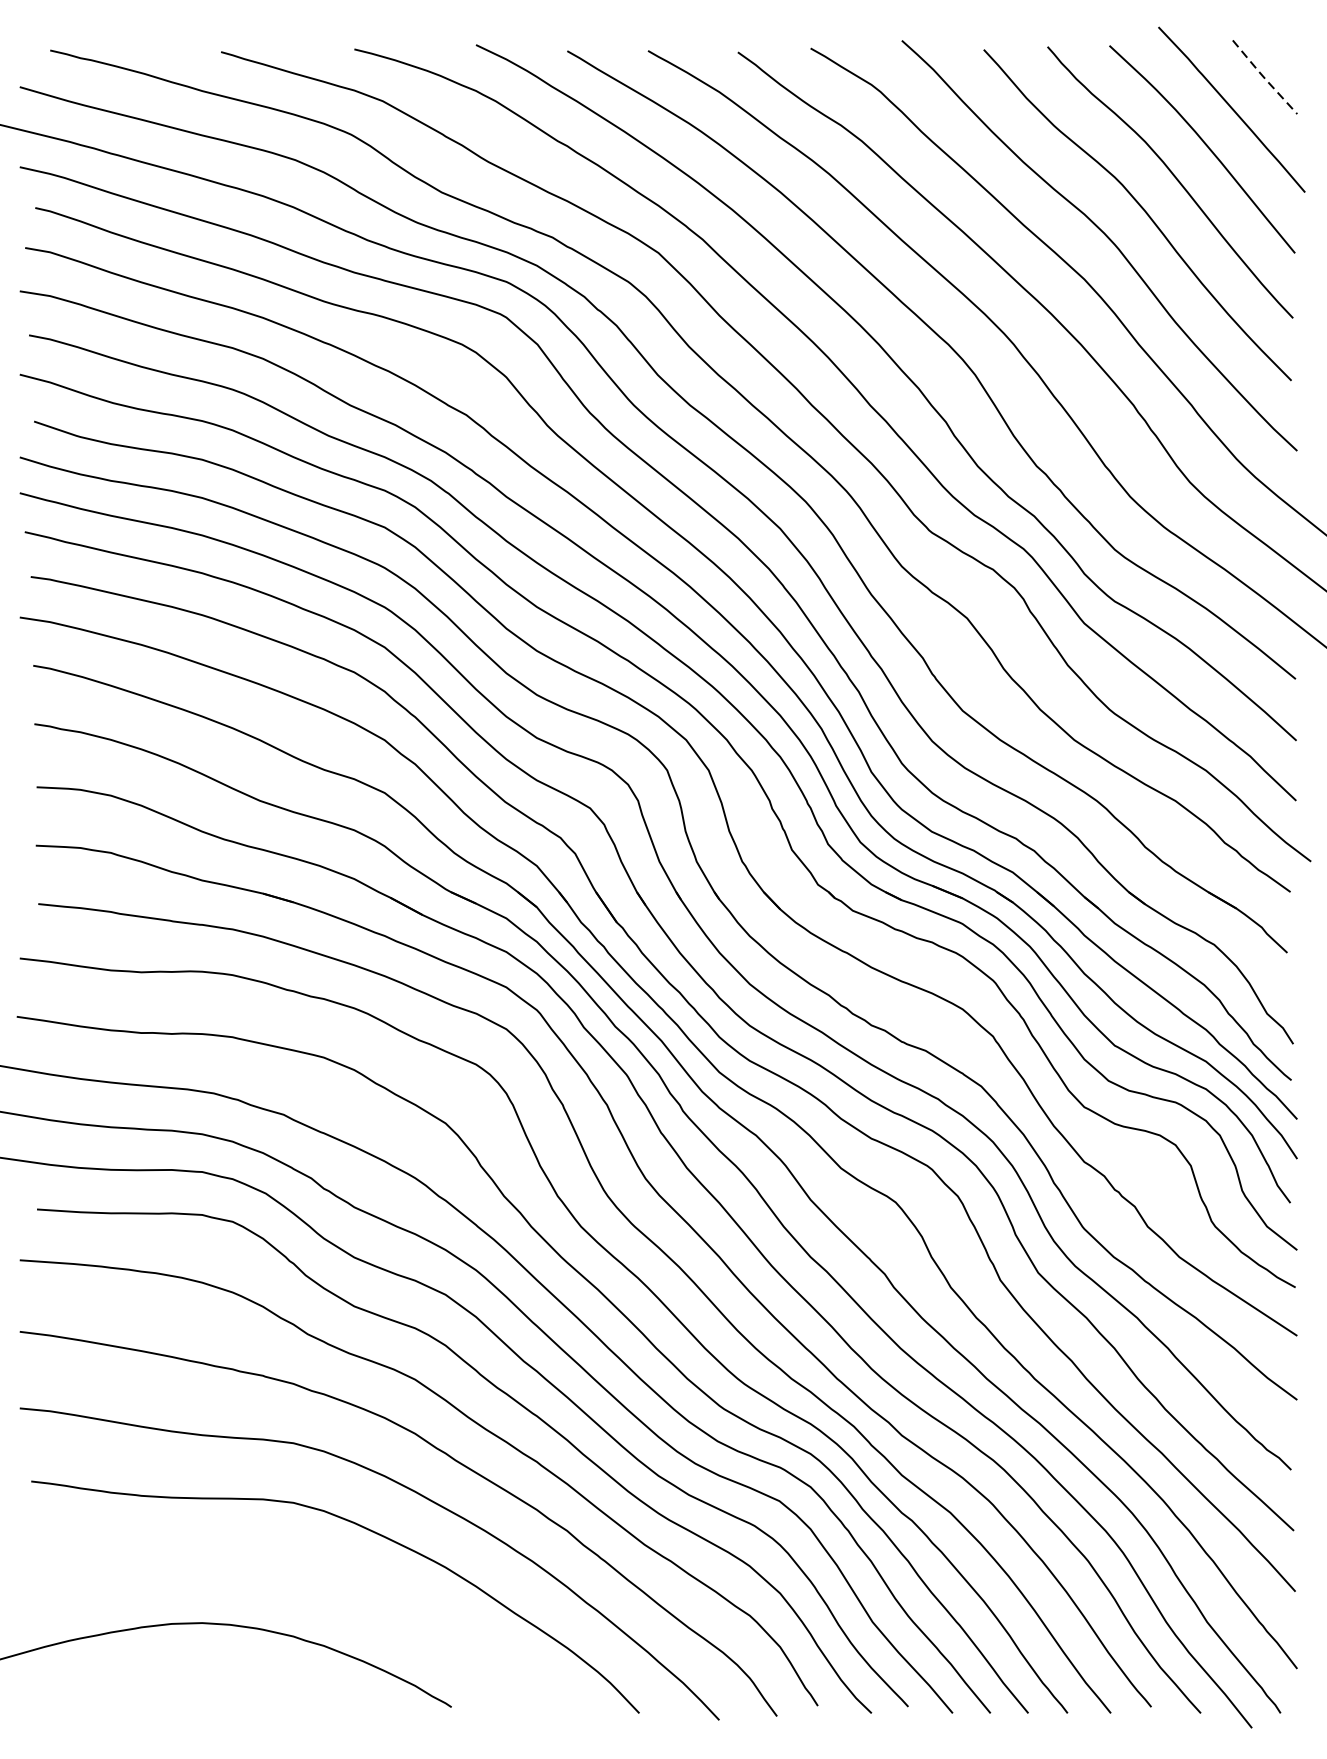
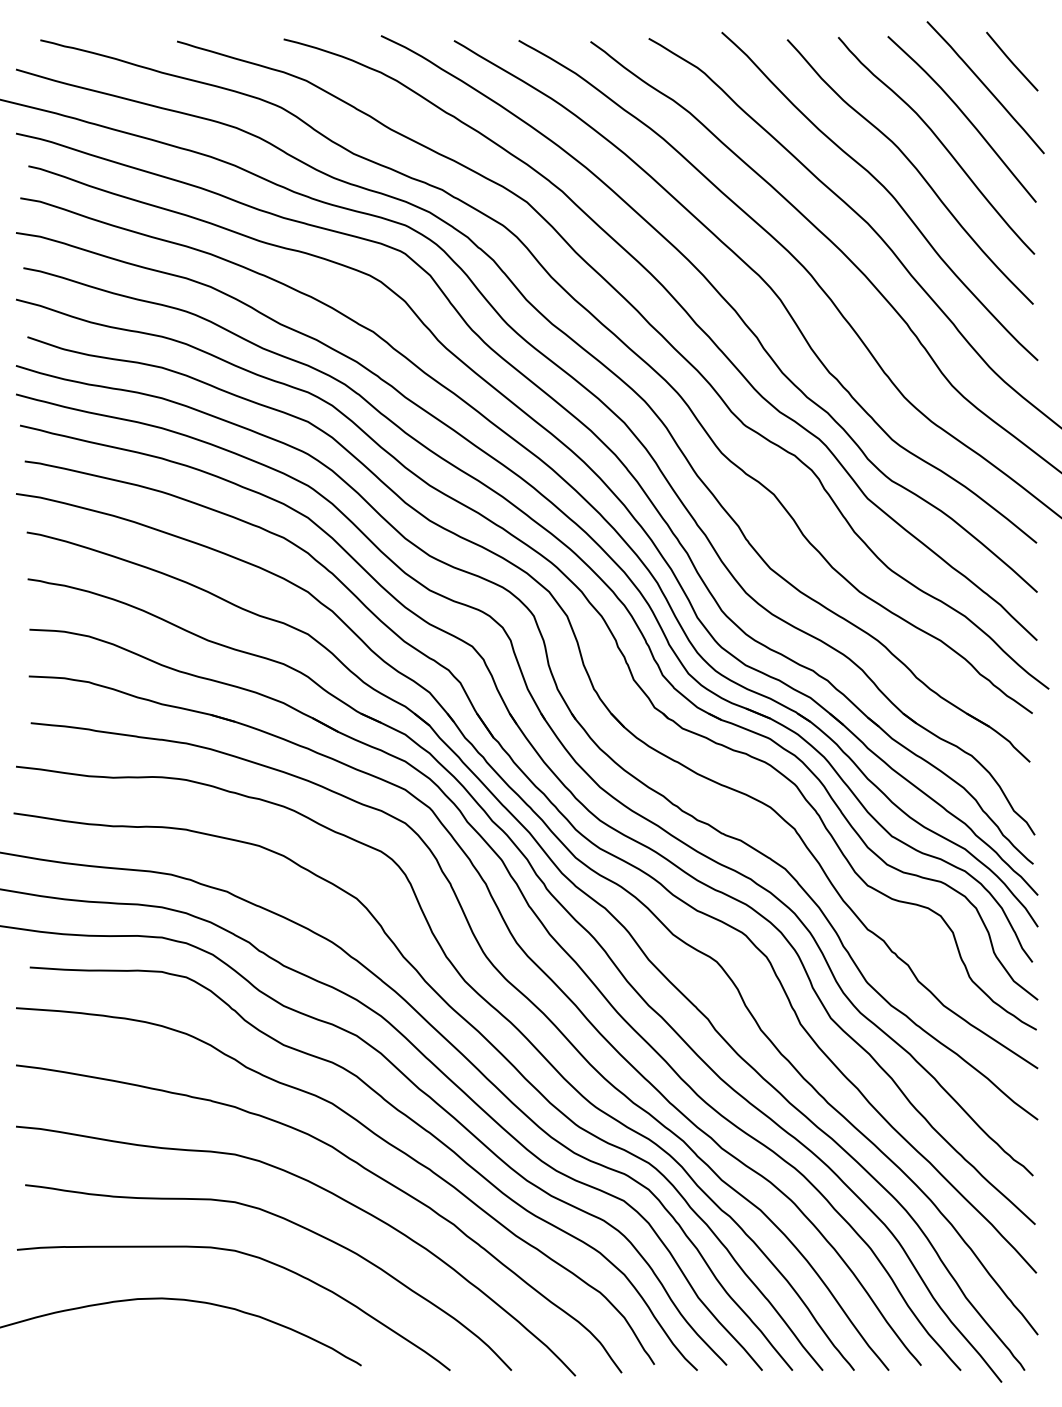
line: (1264, 78) -> (1011, 62), dashed -> solid
curve: (307, 1569) -> (246, 1255), added

